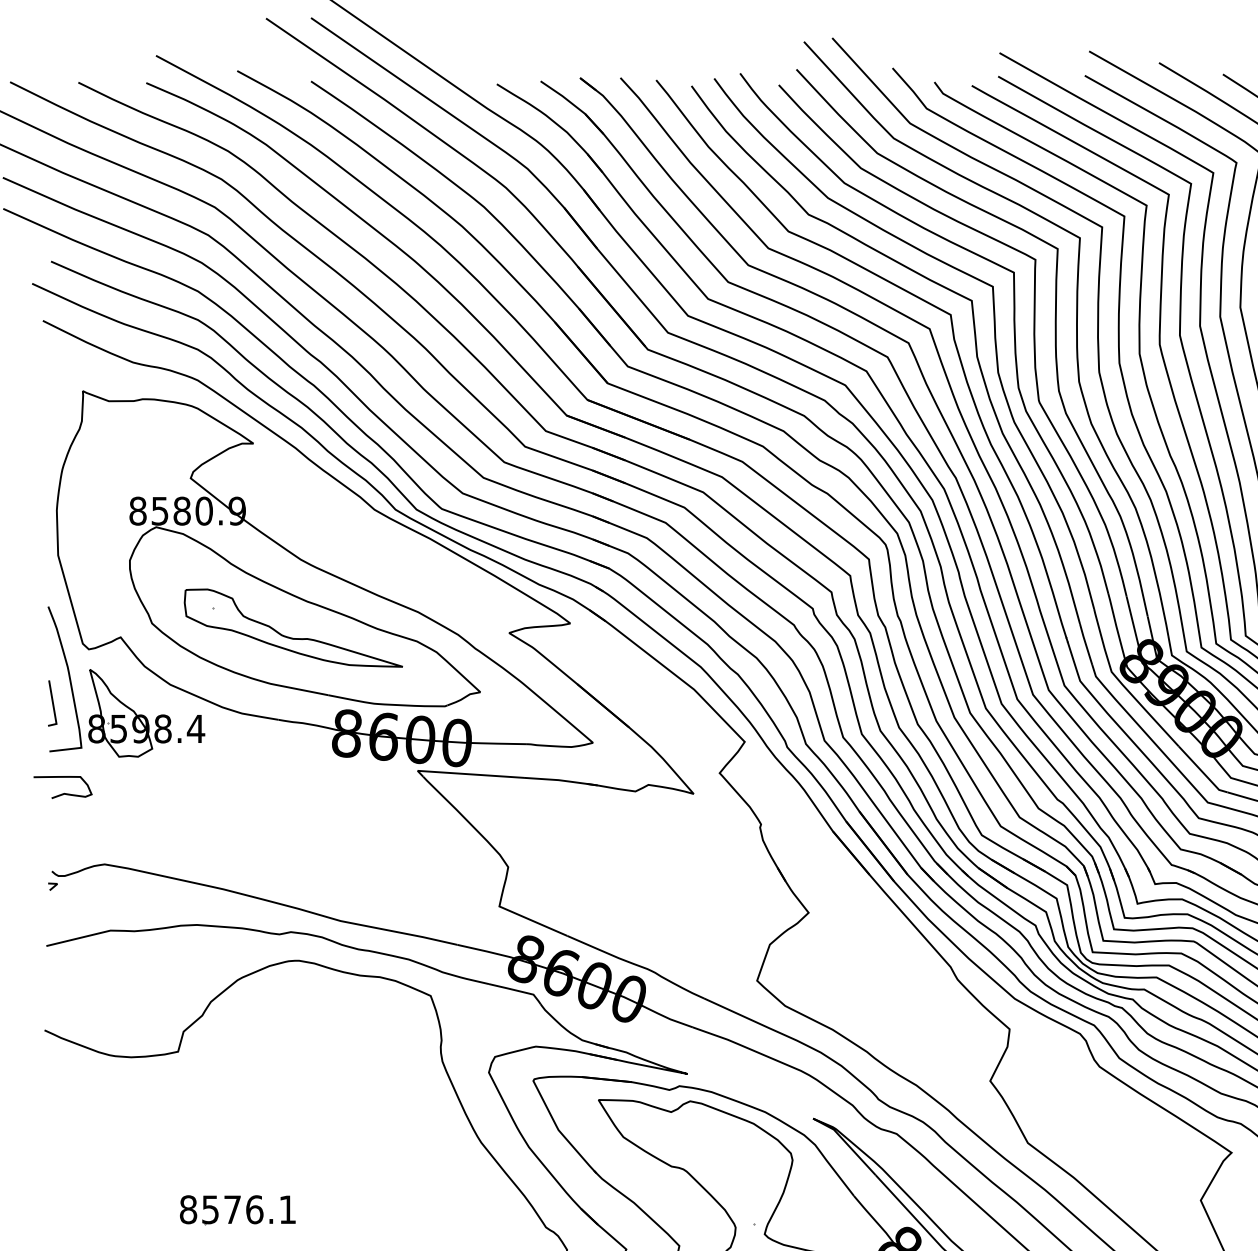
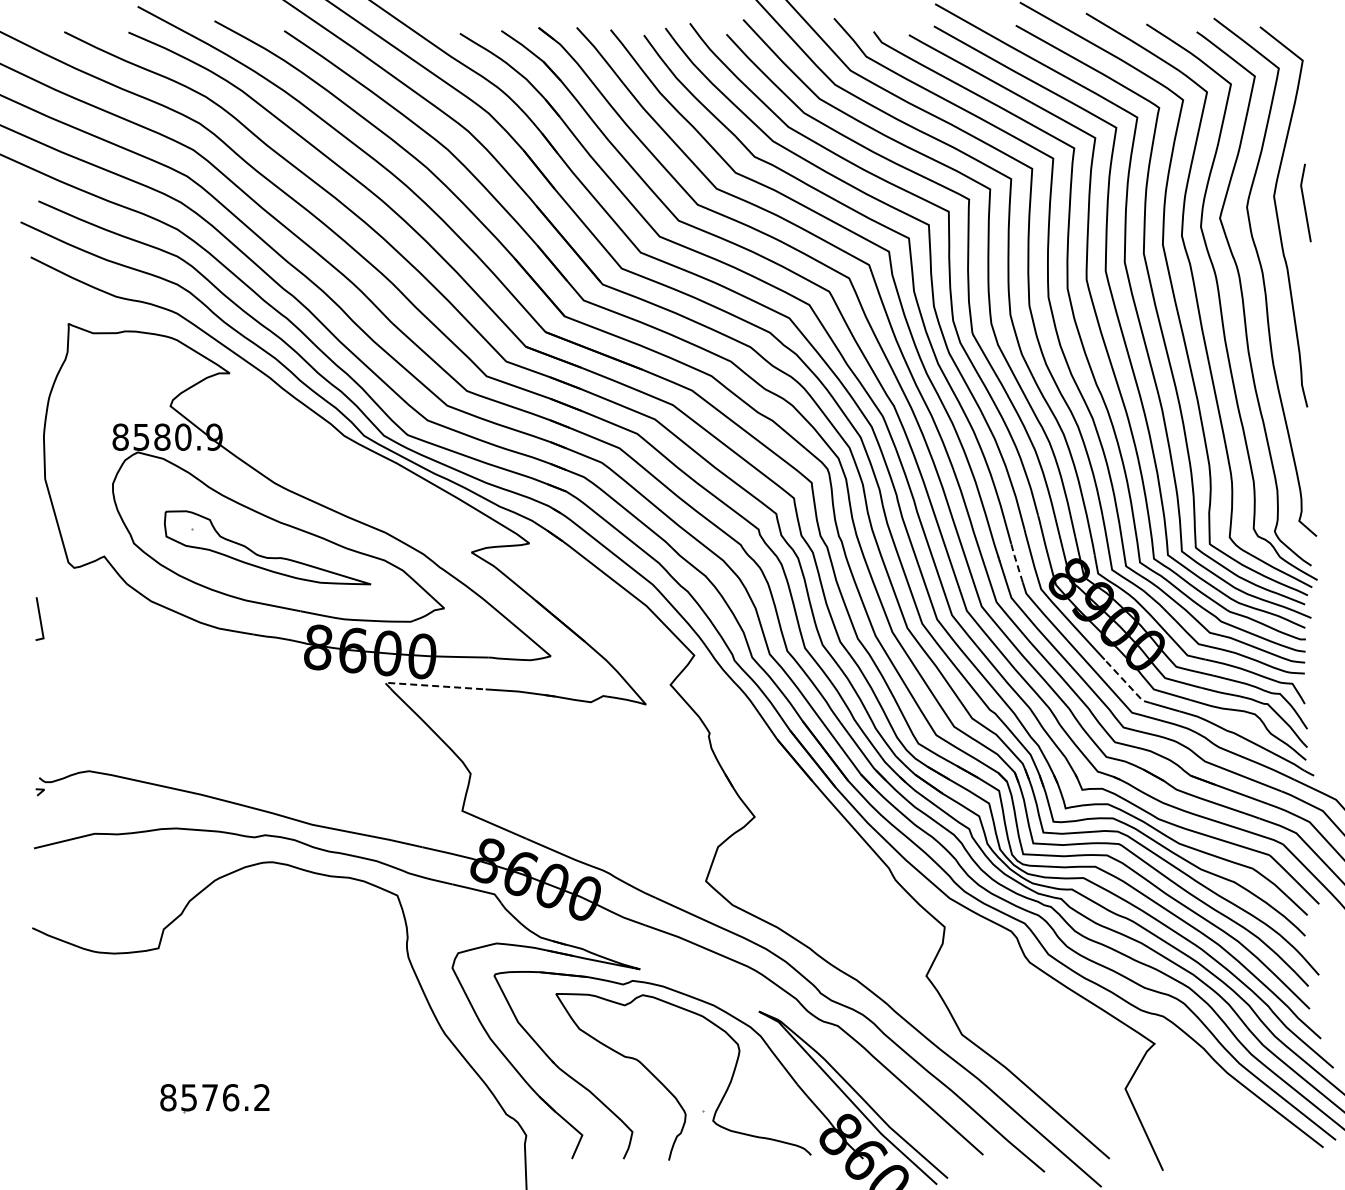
line: (1085, 644) -> (1016, 563), solid -> dashed
part: (113, 694) -> (97, 610), removed
line: (1201, 771) -> (1126, 683), solid -> dashed
line: (465, 773) -> (430, 685), solid -> dashed
curve: (63, 792) -> (50, 703), removed
text: (286, 1209) -> (261, 1097), 8576.1 -> 8576.2

